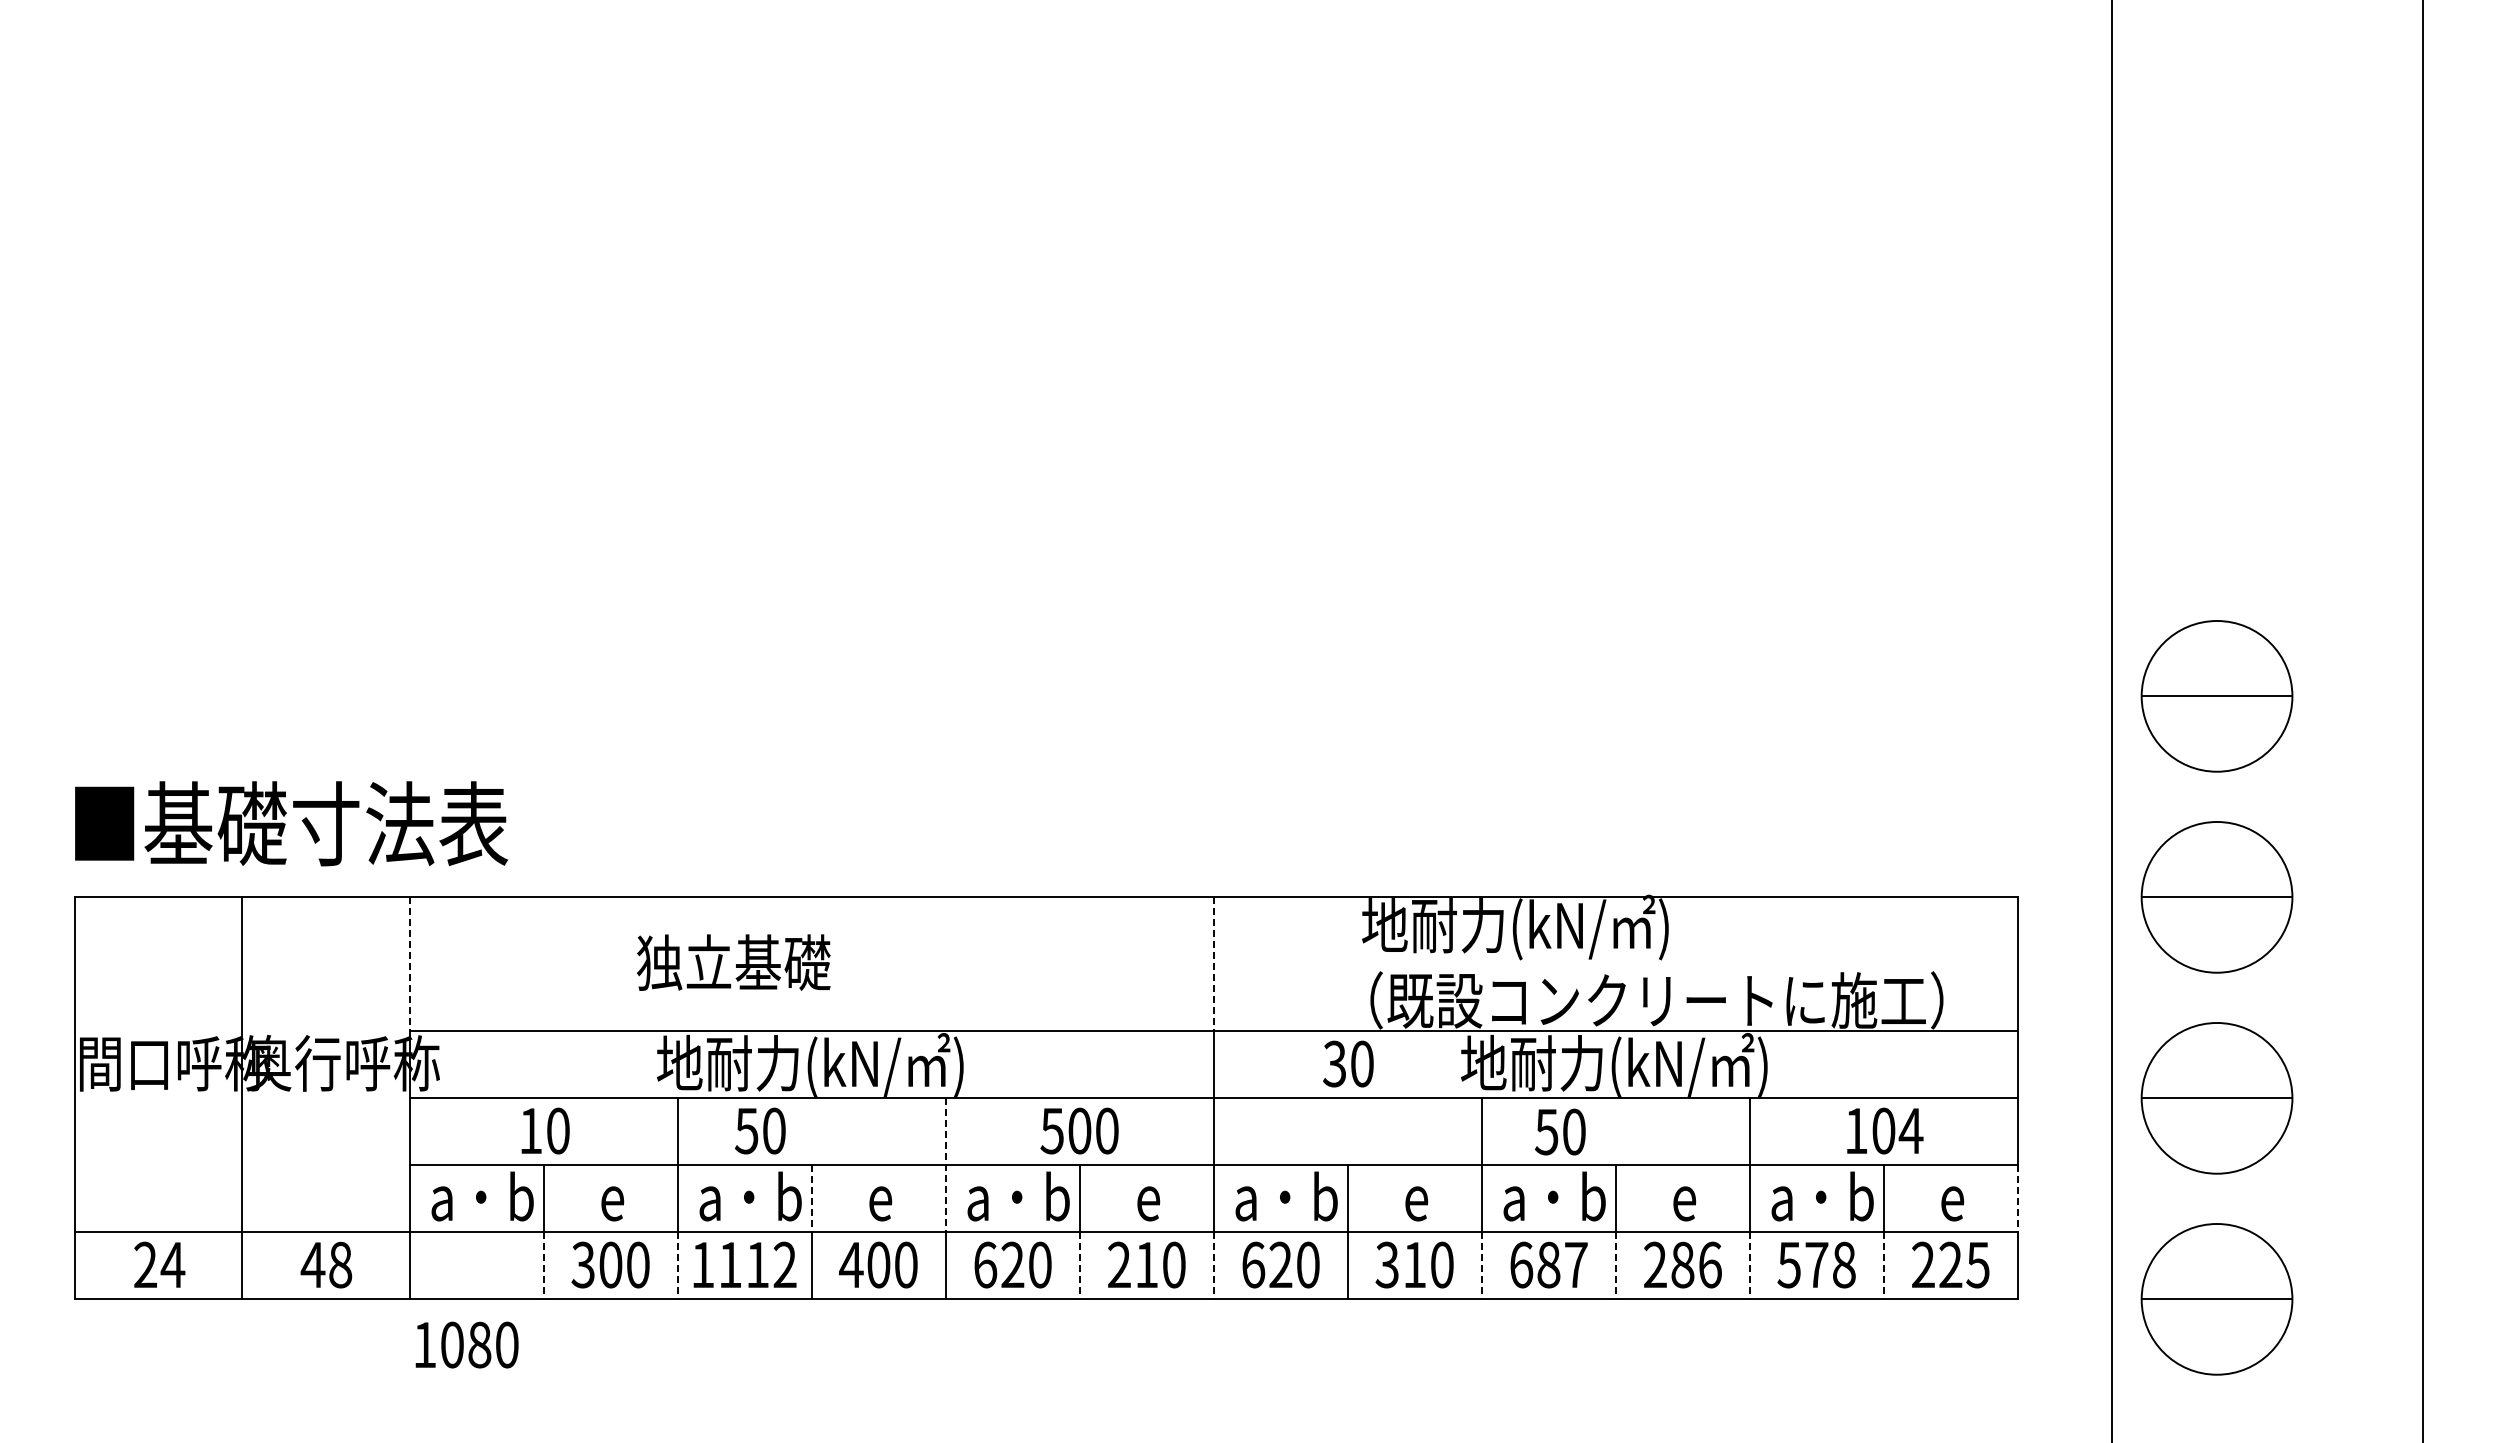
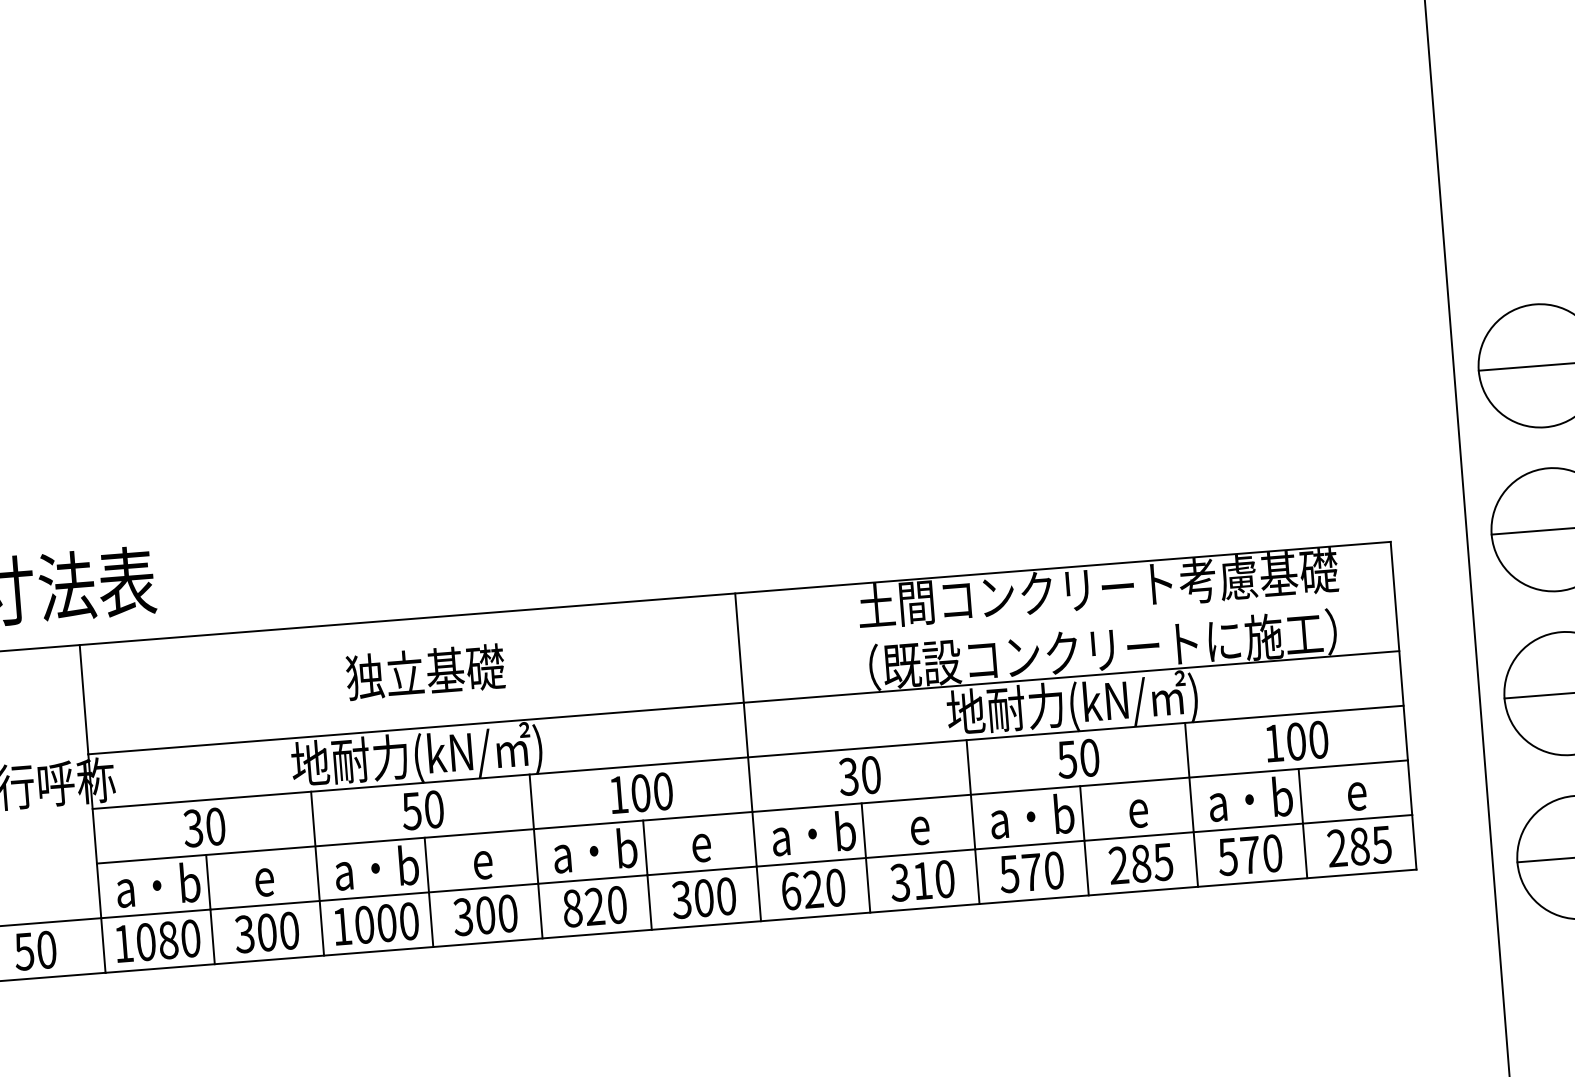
text: (1656, 927) -> (1098, 590), 地耐力(kN/㎡) -> 土間コンクリート考慮基礎
text: (733, 962) -> (425, 671), moved
line: (409, 963) -> (83, 699), dashed -> solid
line: (1213, 963) -> (739, 648), dashed -> solid
text: (1348, 1063) -> (859, 775), moved
text: (530, 1130) -> (193, 828), 10 -> 30
text: (760, 1130) -> (422, 809), moved
text: (1910, 1130) -> (1318, 739), 104 -> 100
text: (1051, 1131) -> (617, 795), 500 -> 100
text: (1560, 1131) -> (1078, 758), moved
line: (945, 1164) -> (533, 829), dashed -> solid
line: (811, 1198) -> (426, 865), dashed -> solid
line: (2017, 1198) -> (1409, 788), dashed -> solid
text: (326, 1264) -> (35, 950), 48 -> 50
text: (757, 1264) -> (386, 922), 1112 -> 1000
text: (851, 1264) -> (463, 916), 400 -> 300
text: (985, 1264) -> (572, 908), 620 -> 820
text: (1132, 1264) -> (692, 898), 210 -> 300
text: (1548, 1264) -> (1031, 871), 687 -> 570
text: (1709, 1264) -> (1162, 861), 286 -> 285
text: (1844, 1264) -> (1272, 852), 578 -> 570
text: (1950, 1264) -> (1359, 846), 225 -> 285
line: (543, 1265) -> (212, 937), dashed -> solid
line: (677, 1265) -> (321, 928), dashed -> solid
line: (1079, 1265) -> (649, 902), dashed -> solid
line: (1213, 1265) -> (758, 894), dashed -> solid
line: (1481, 1265) -> (977, 877), dashed -> solid
line: (1615, 1265) -> (1086, 868), dashed -> solid
line: (1749, 1265) -> (1195, 859), dashed -> solid
line: (1883, 1265) -> (1304, 851), dashed -> solid
text: (466, 1344) -> (157, 940), moved

